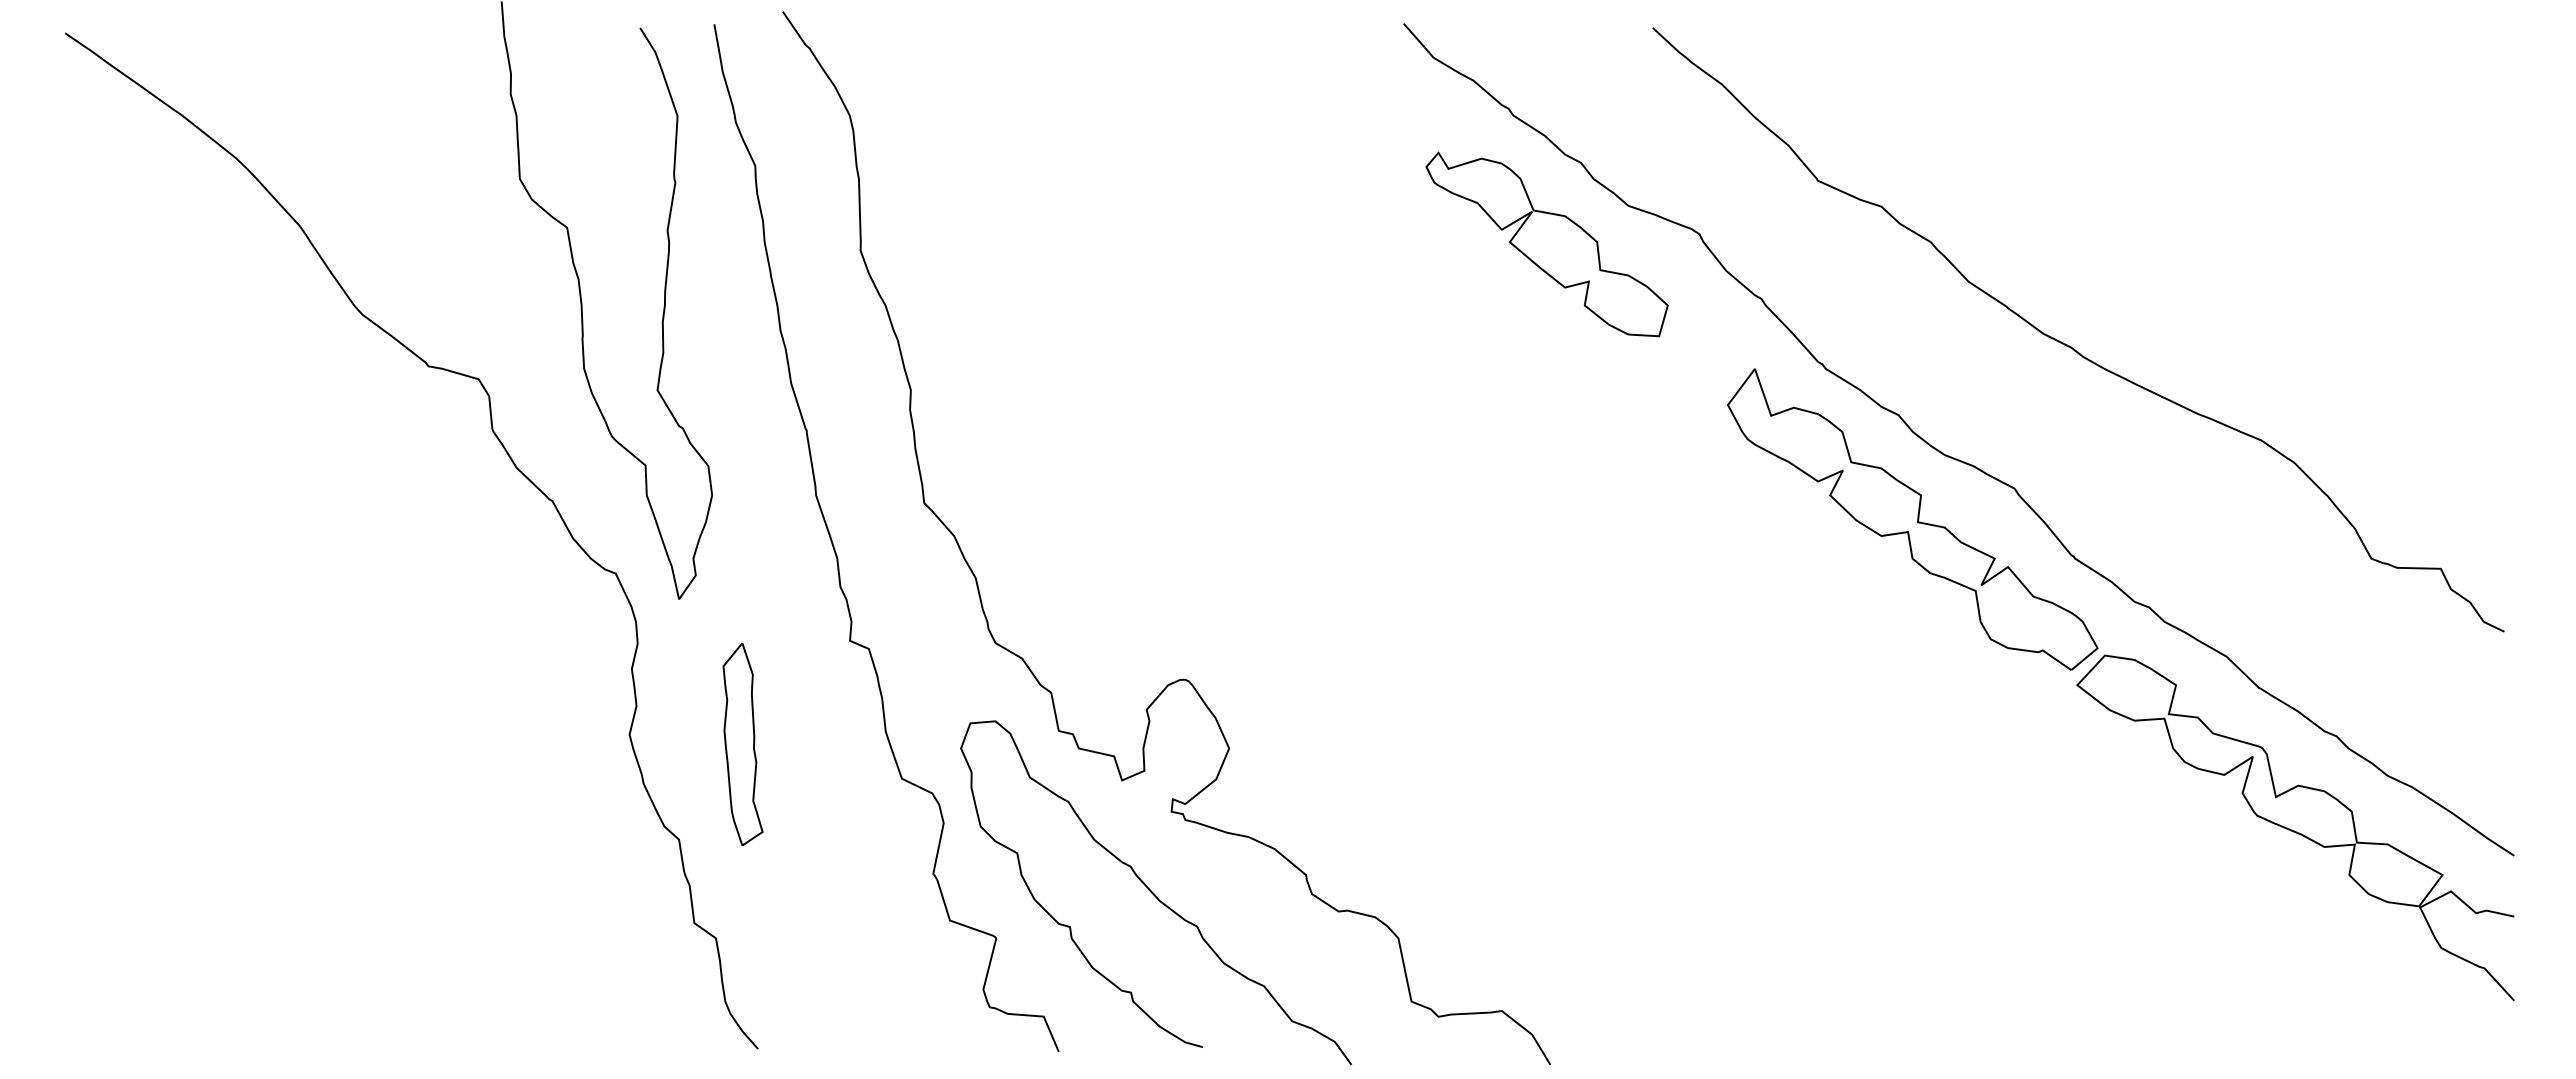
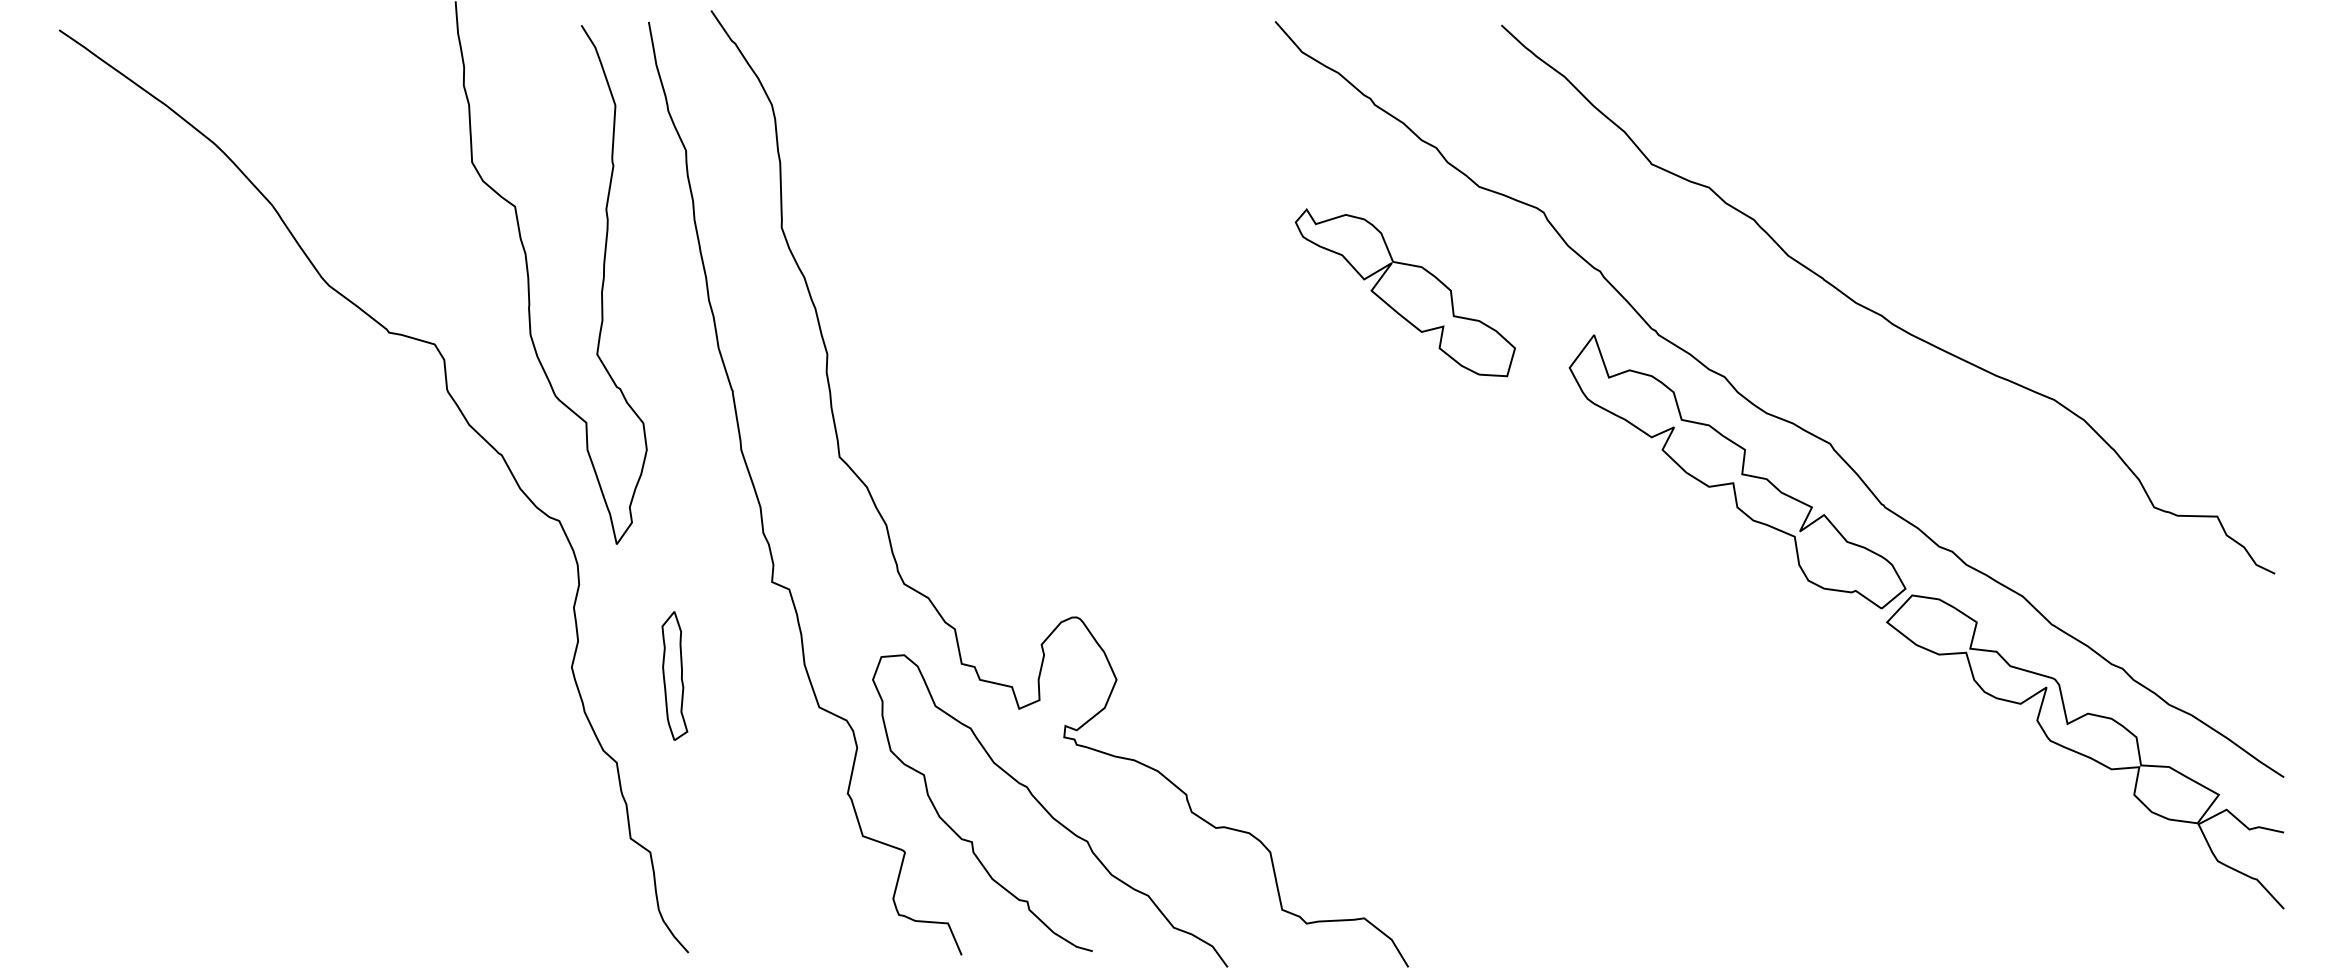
part: (1546, 244) -> (1404, 292), moved
part: (742, 743) -> (674, 675), size x0.7

